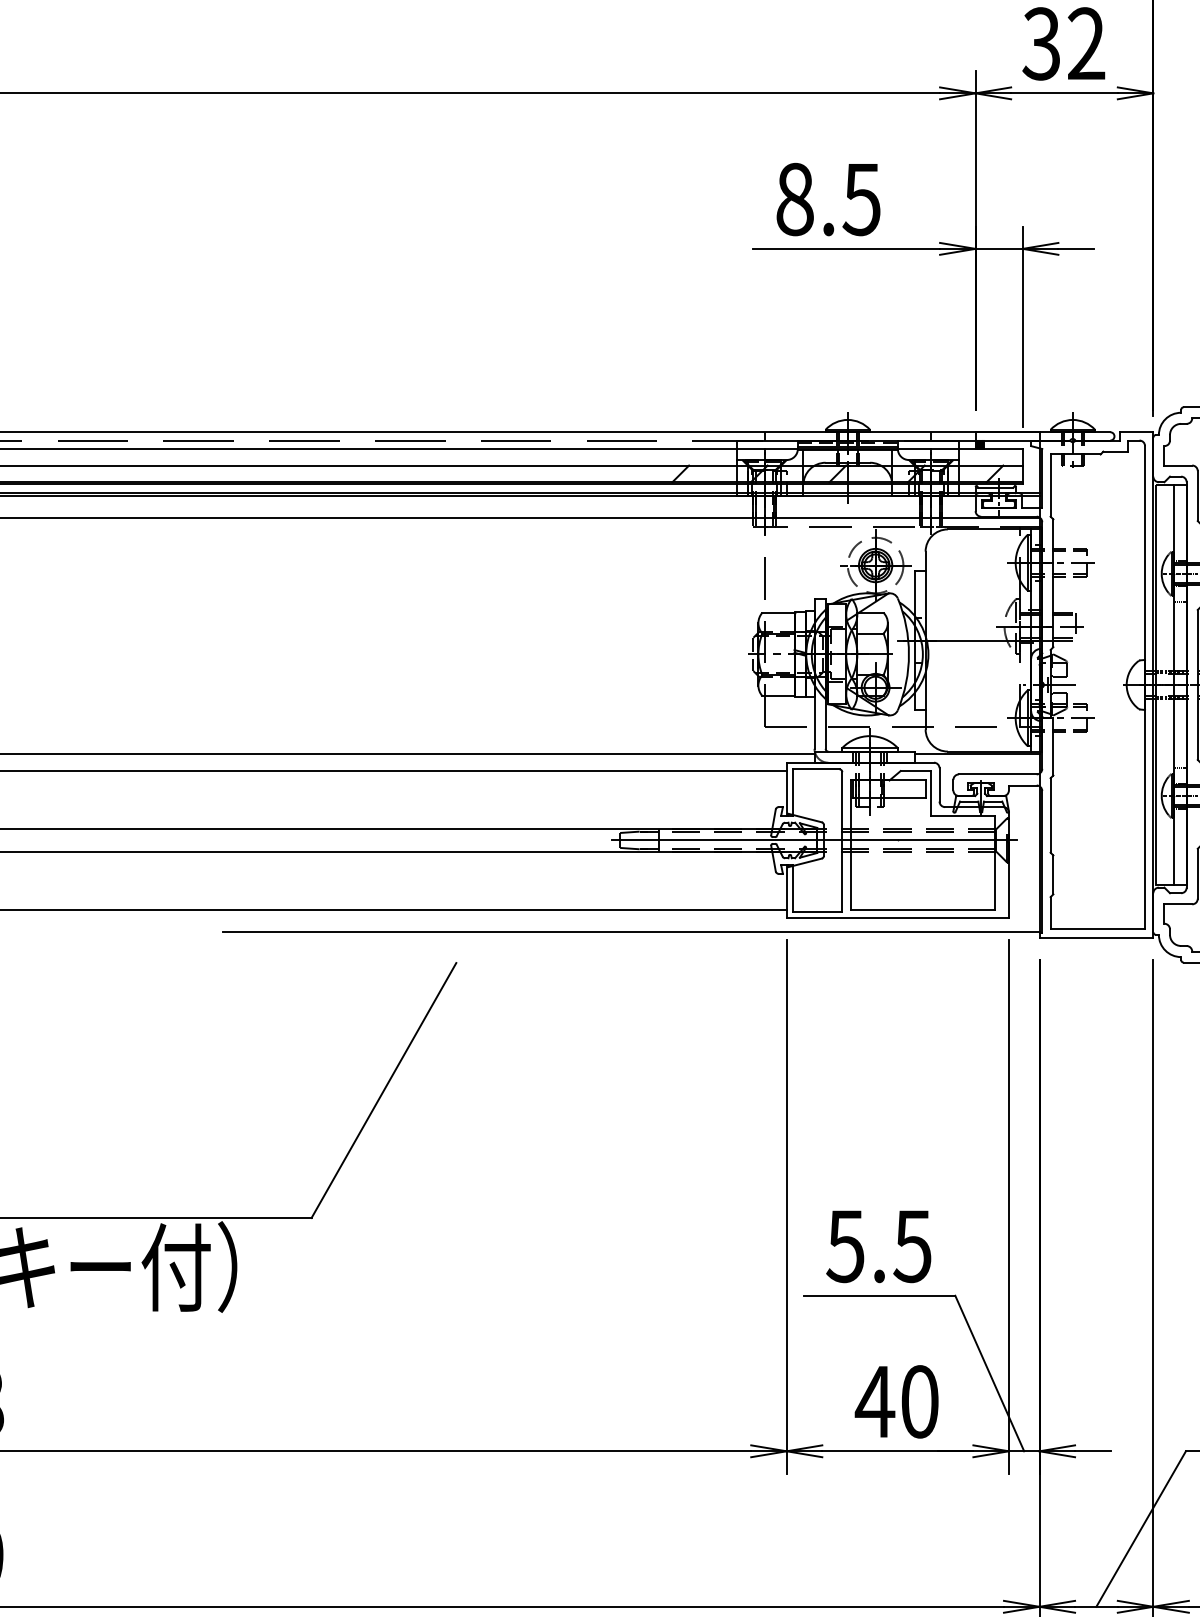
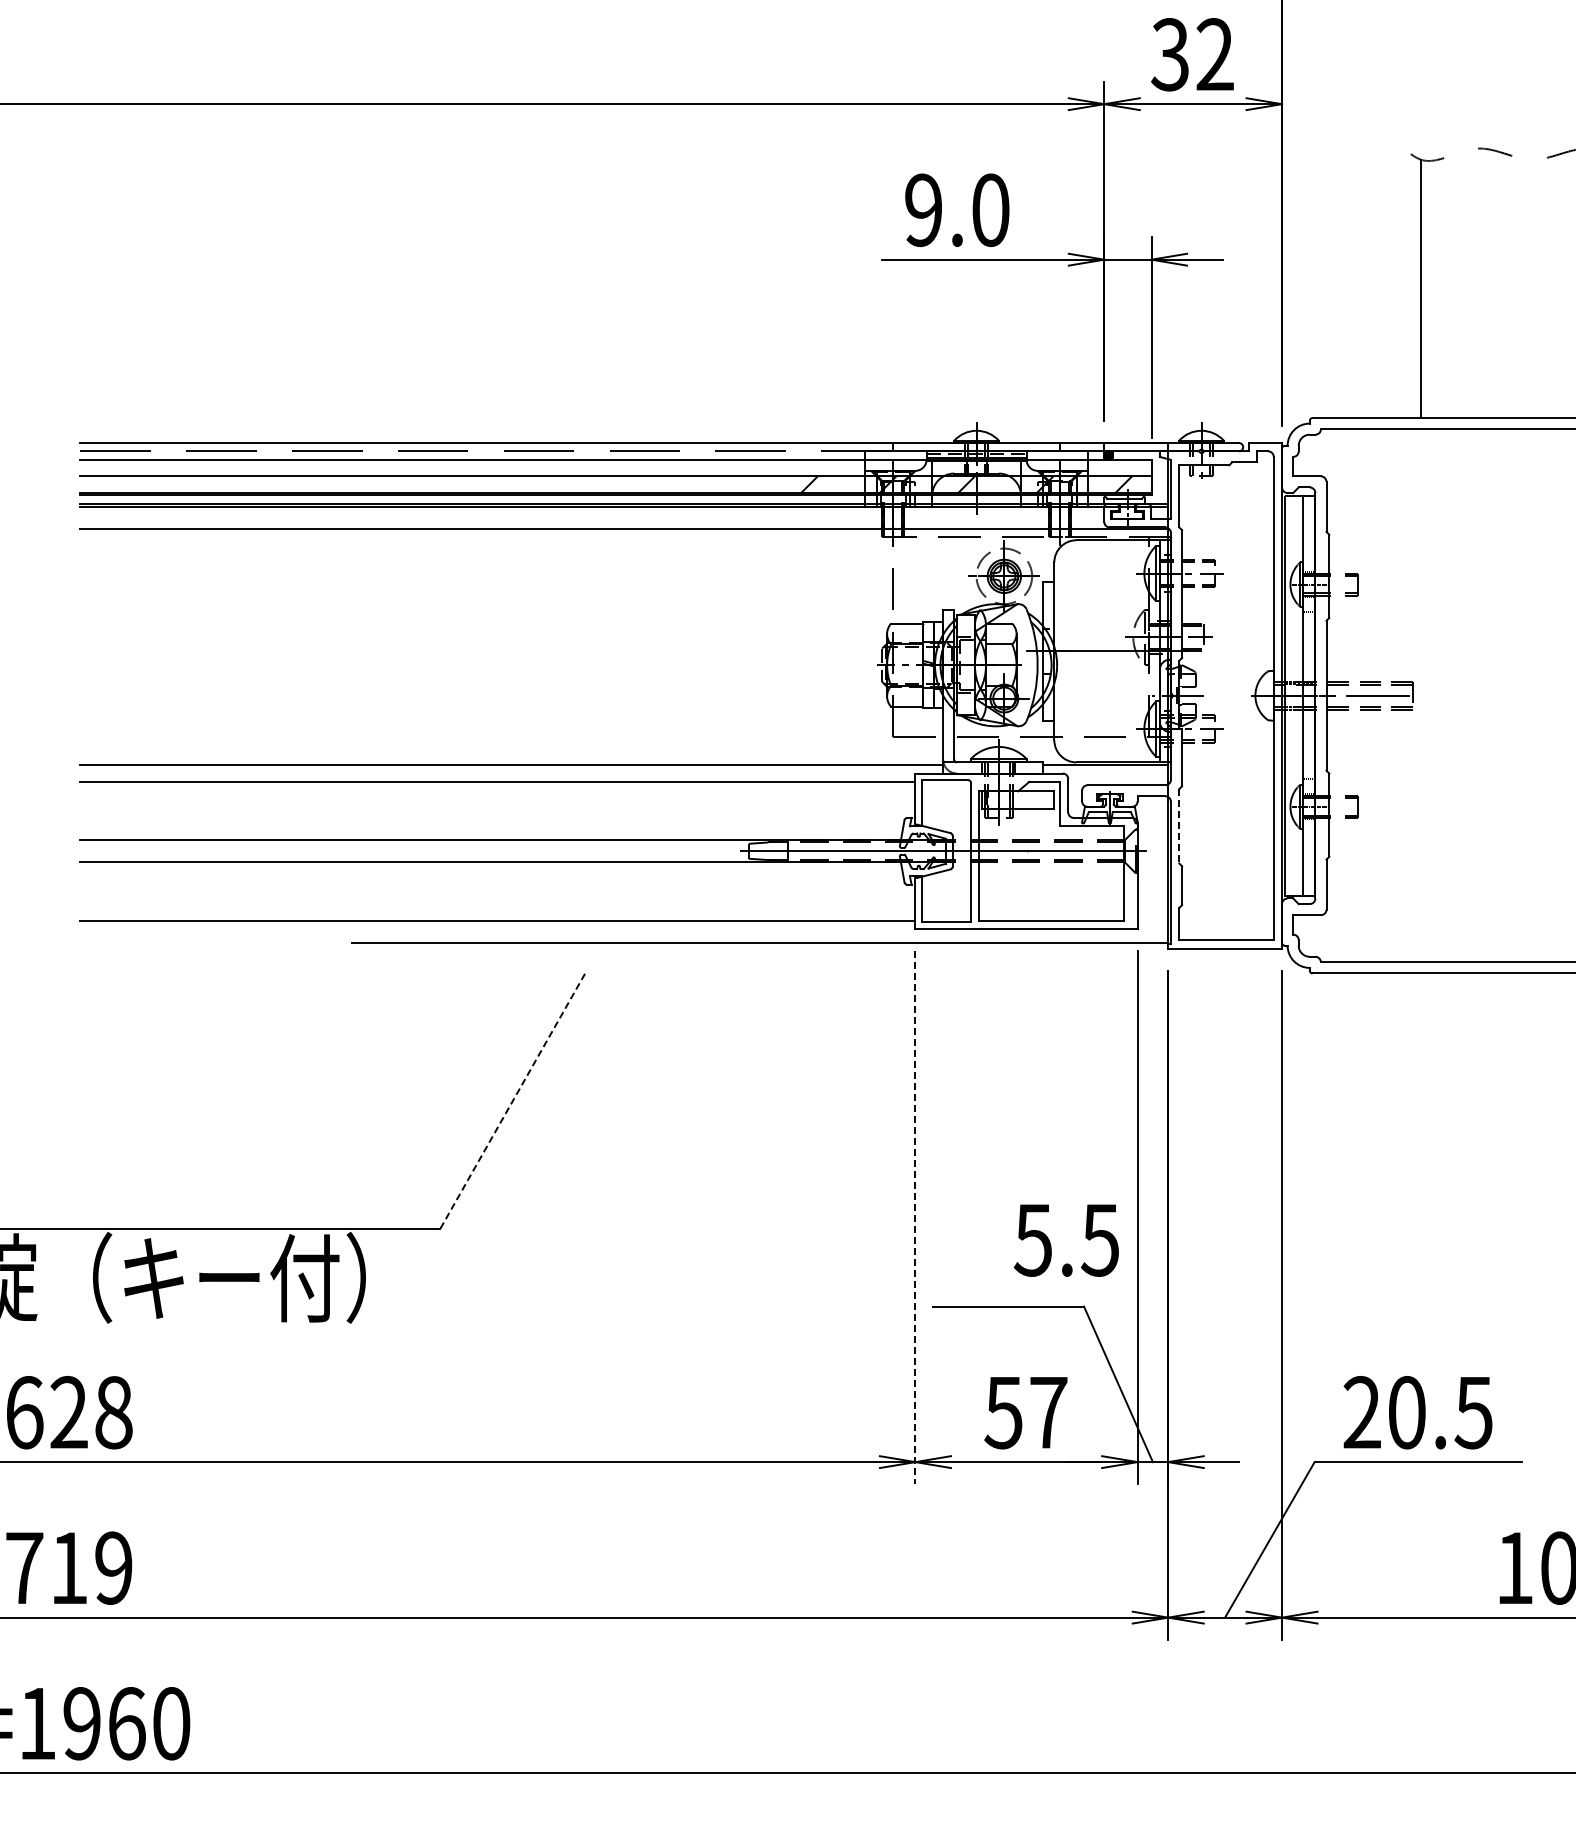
text: (828, 199) -> (957, 210), 8.5 -> 9.0
line: (1050, 815) -> (1179, 826), solid -> dashed
line: (383, 1090) -> (512, 1101), solid -> dashed
line: (786, 1206) -> (915, 1217), solid -> dashed
text: (877, 1246) -> (1065, 1240), moved
text: (896, 1401) -> (1025, 1412), 40 -> 57

